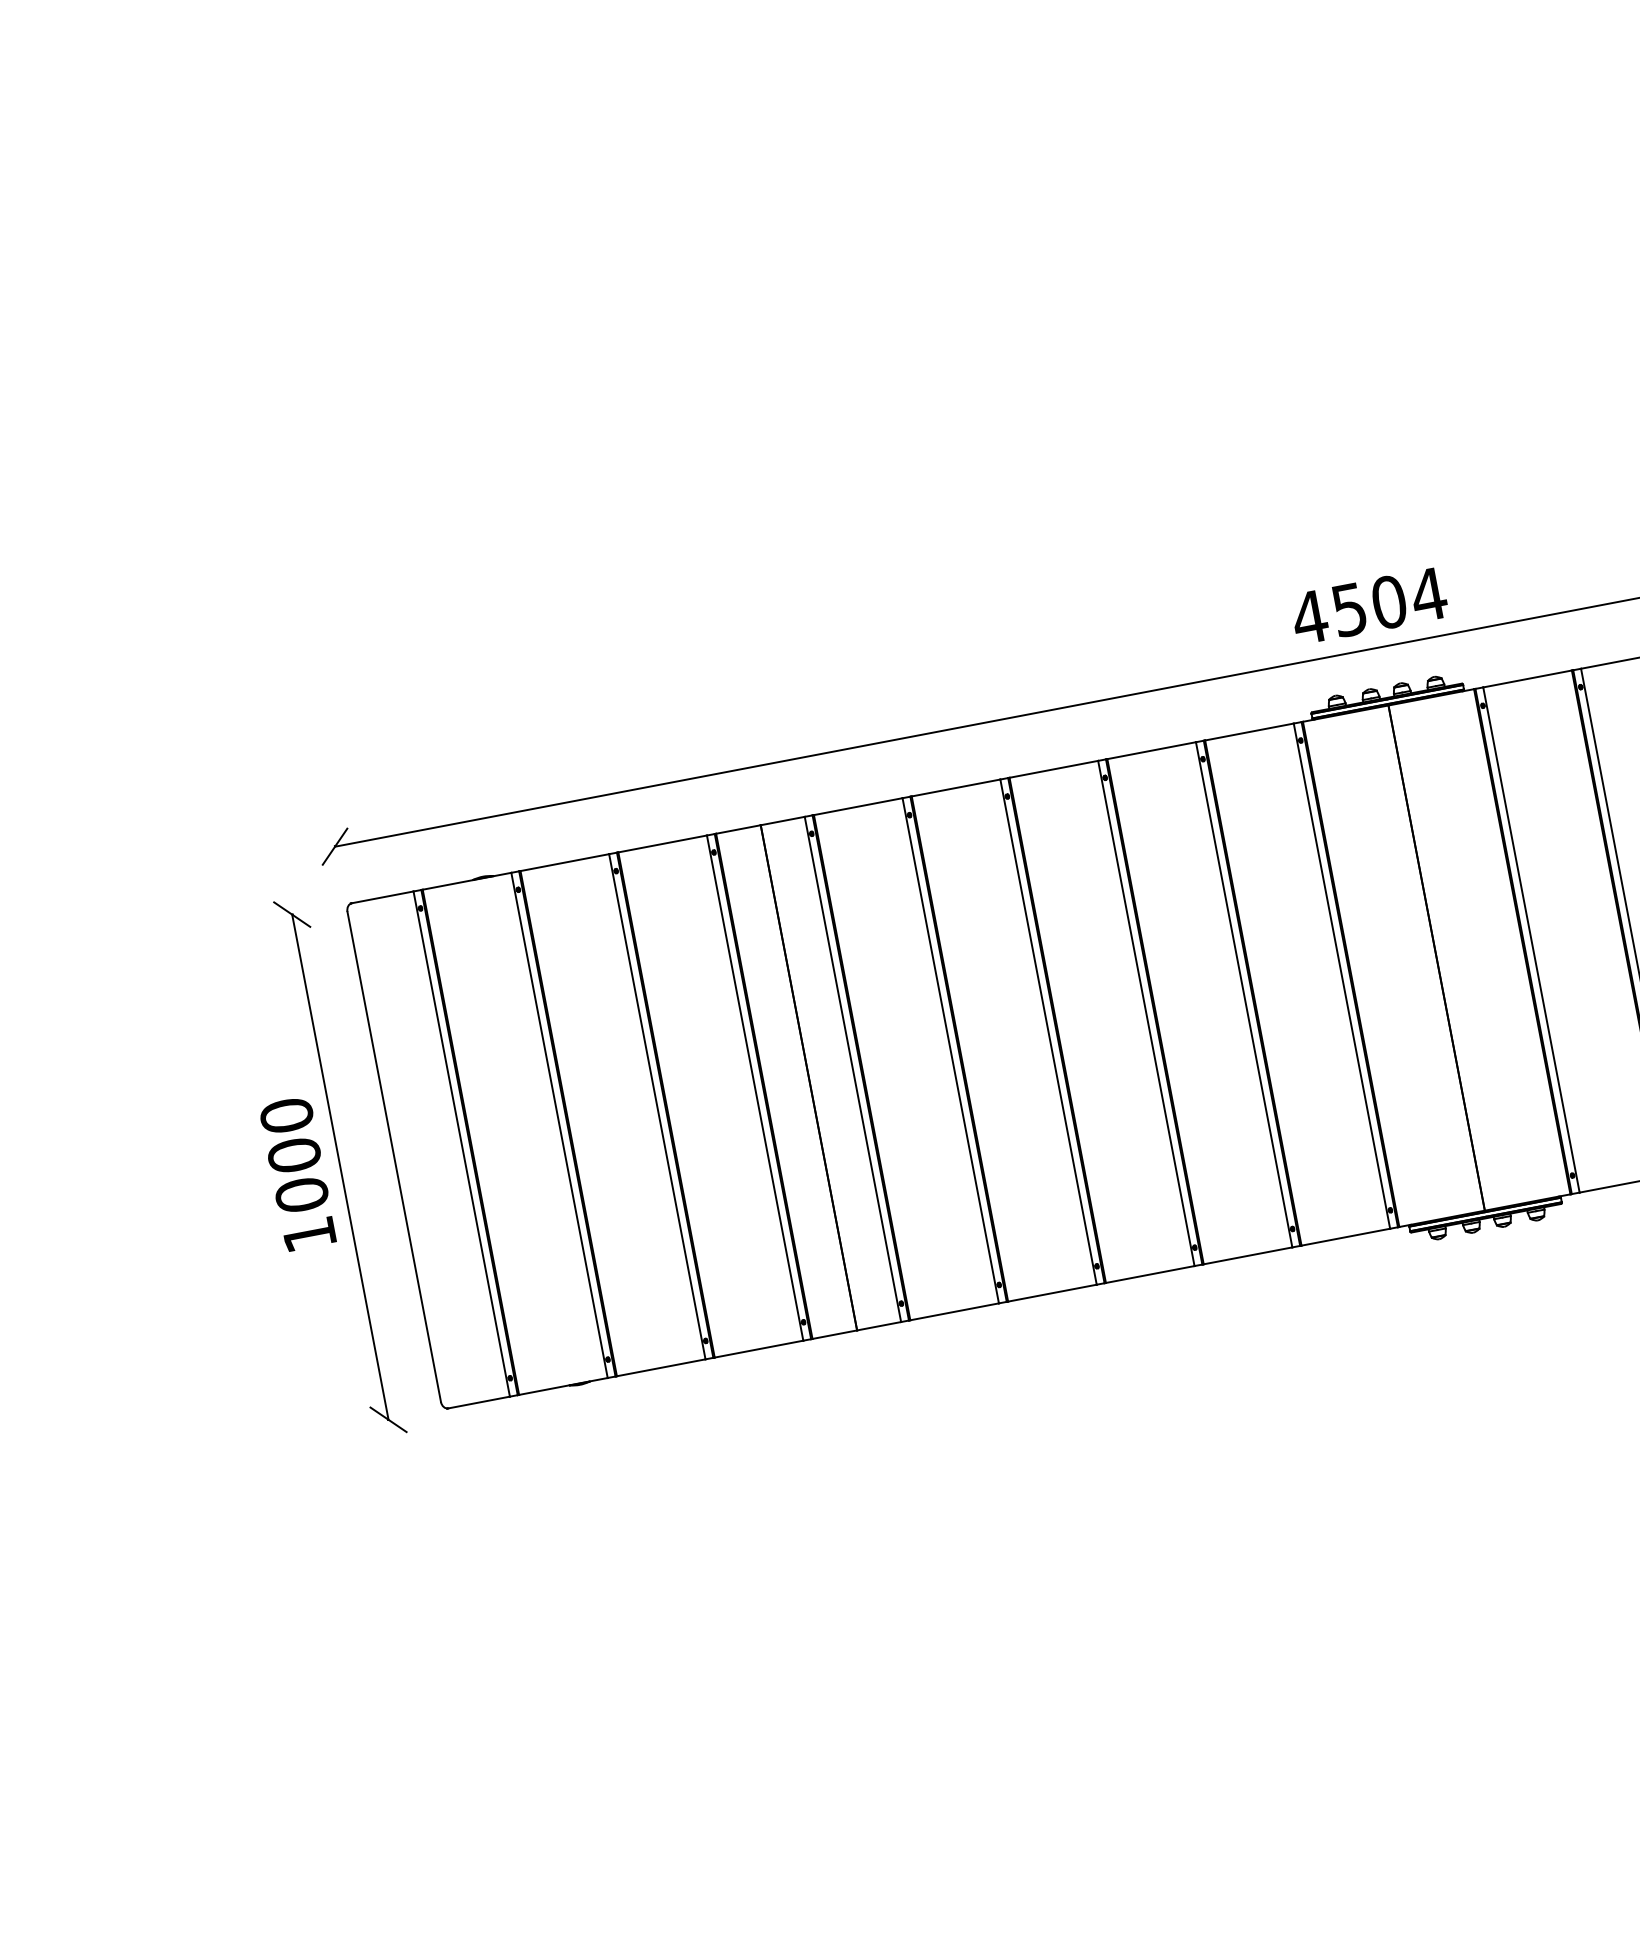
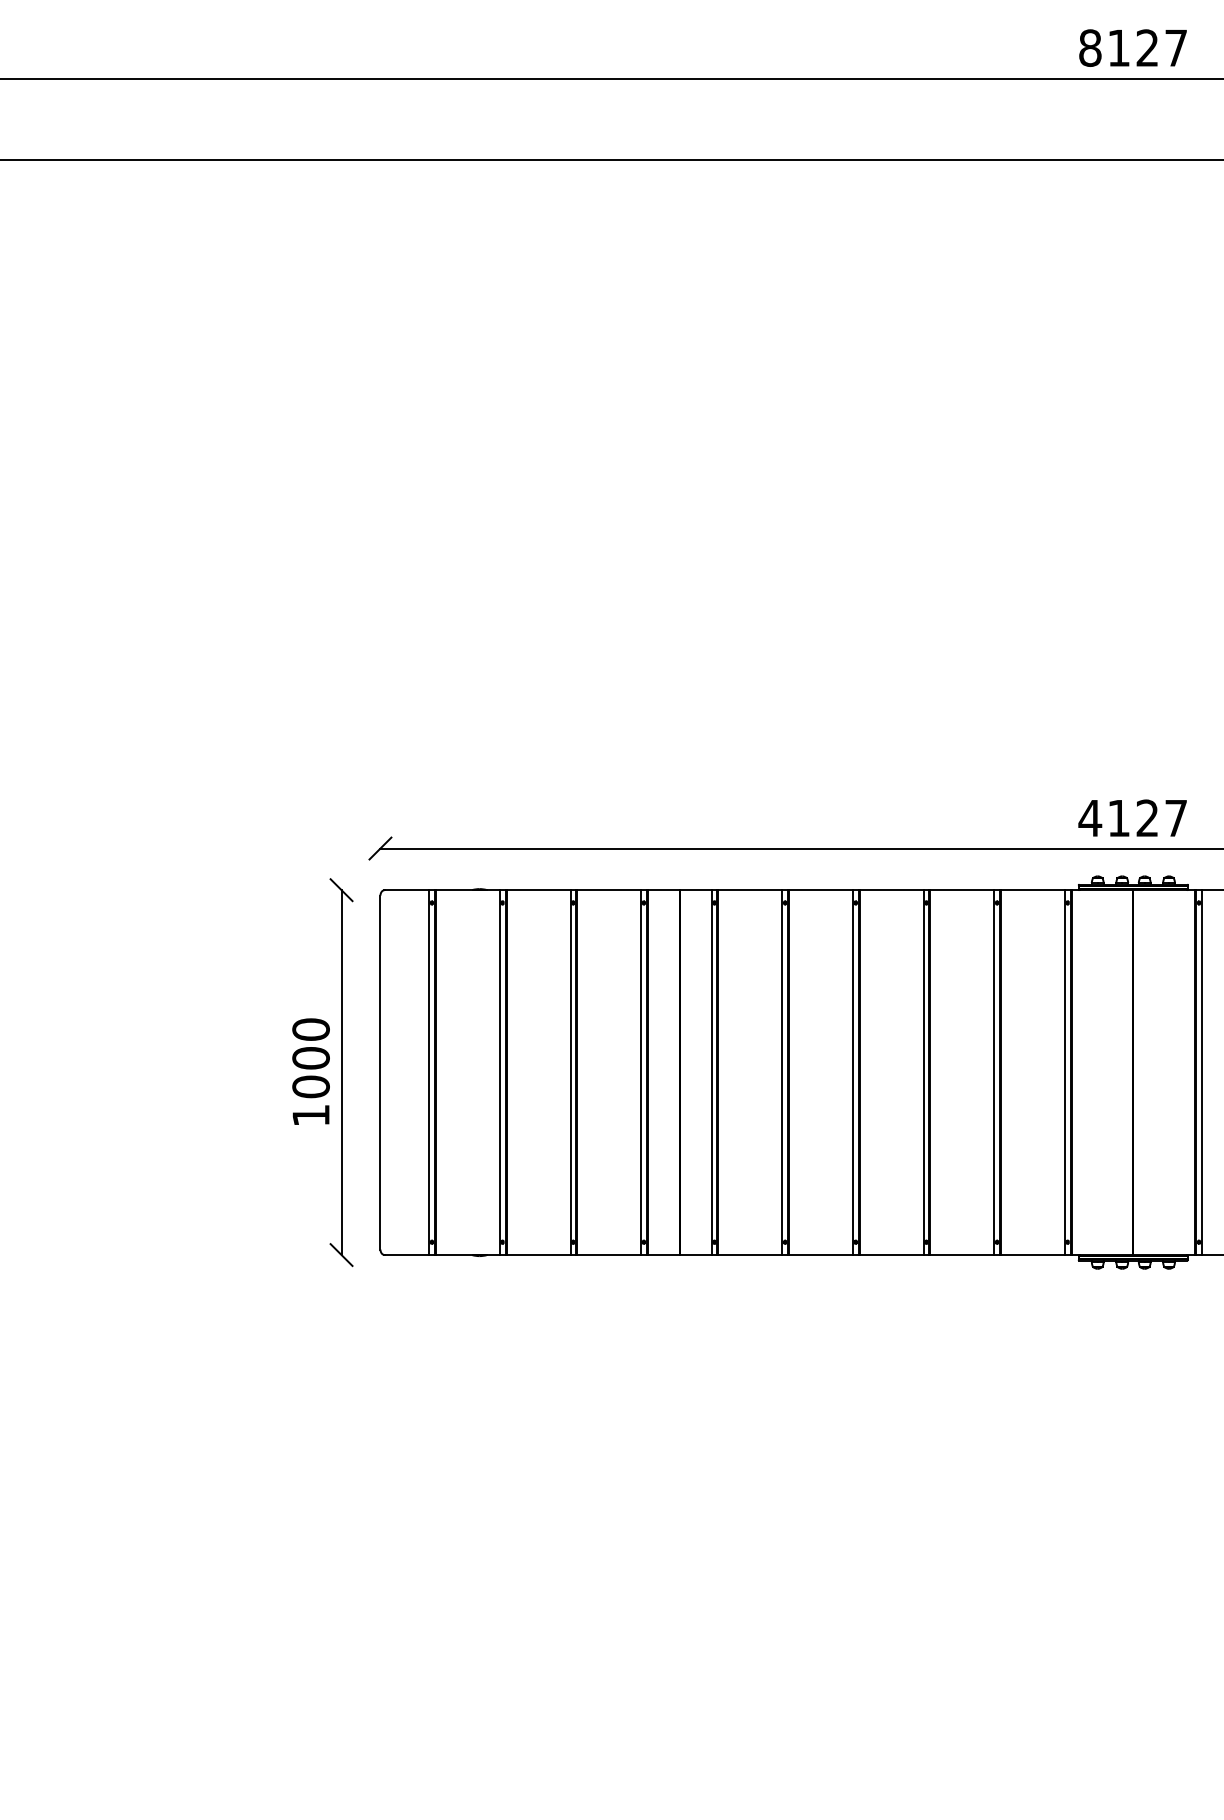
text: (1390, 602) -> (1148, 818), 4504 -> 4127

